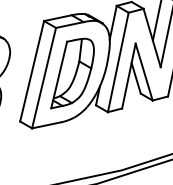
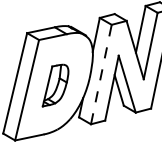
line: (118, 62) -> (101, 74), solid -> dashed
part: (72, 73) -> (55, 85), size x0.6

